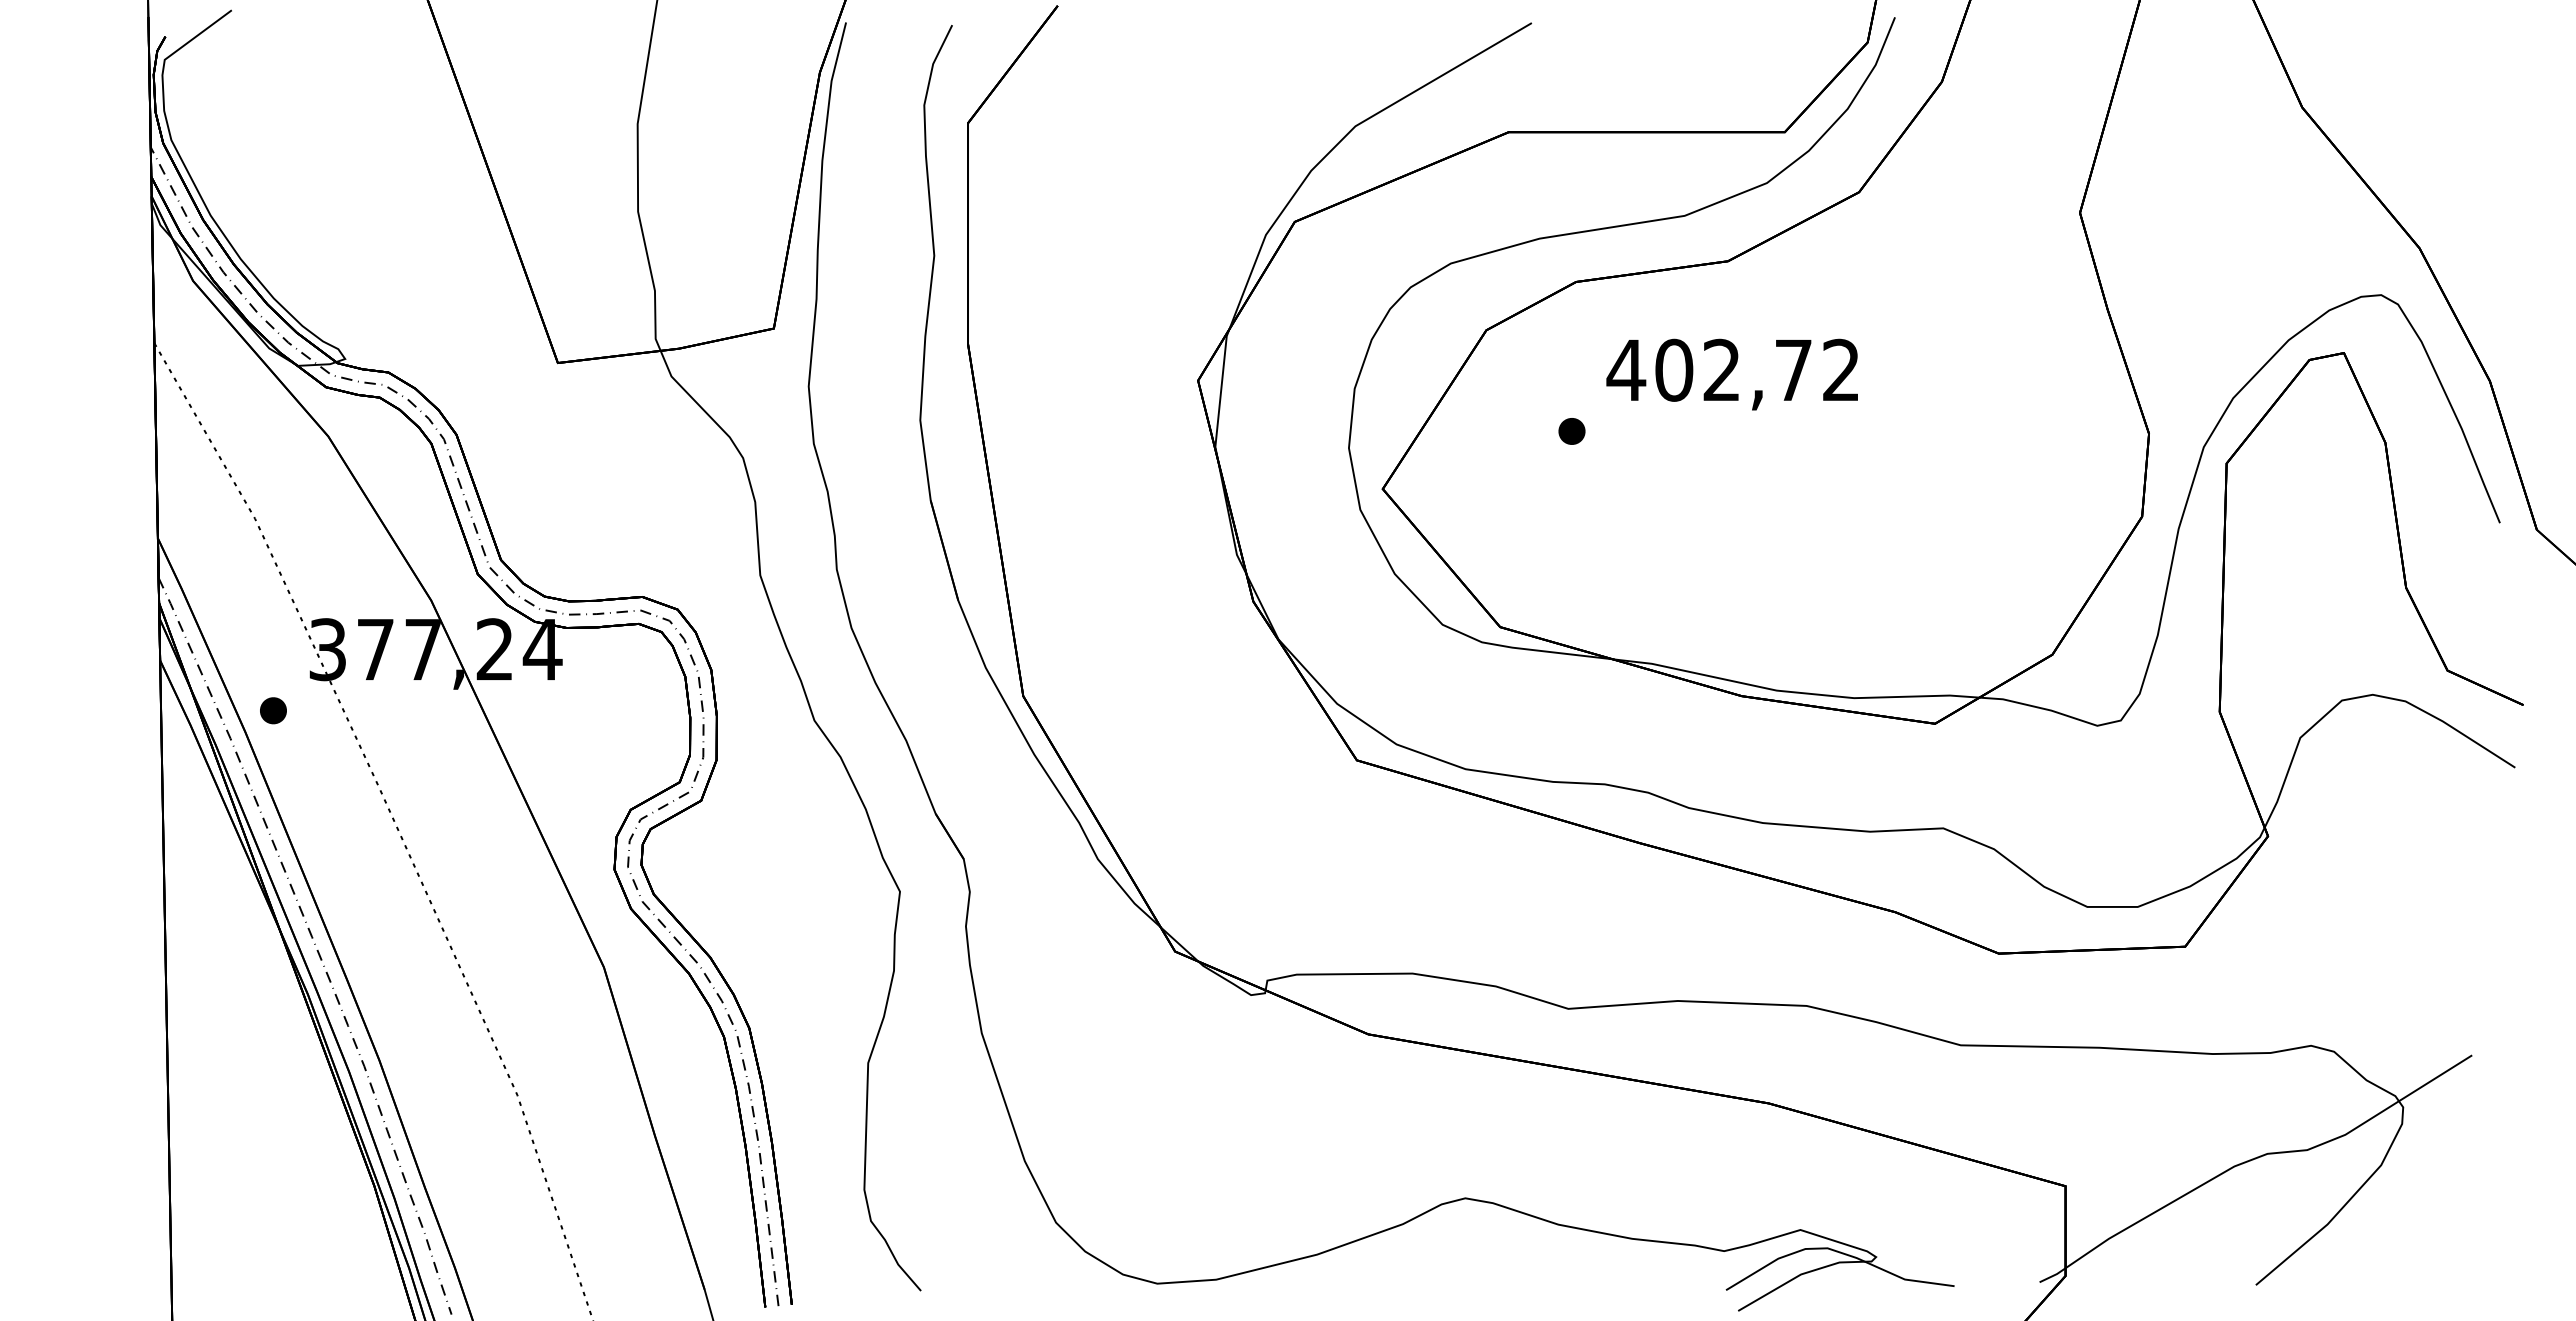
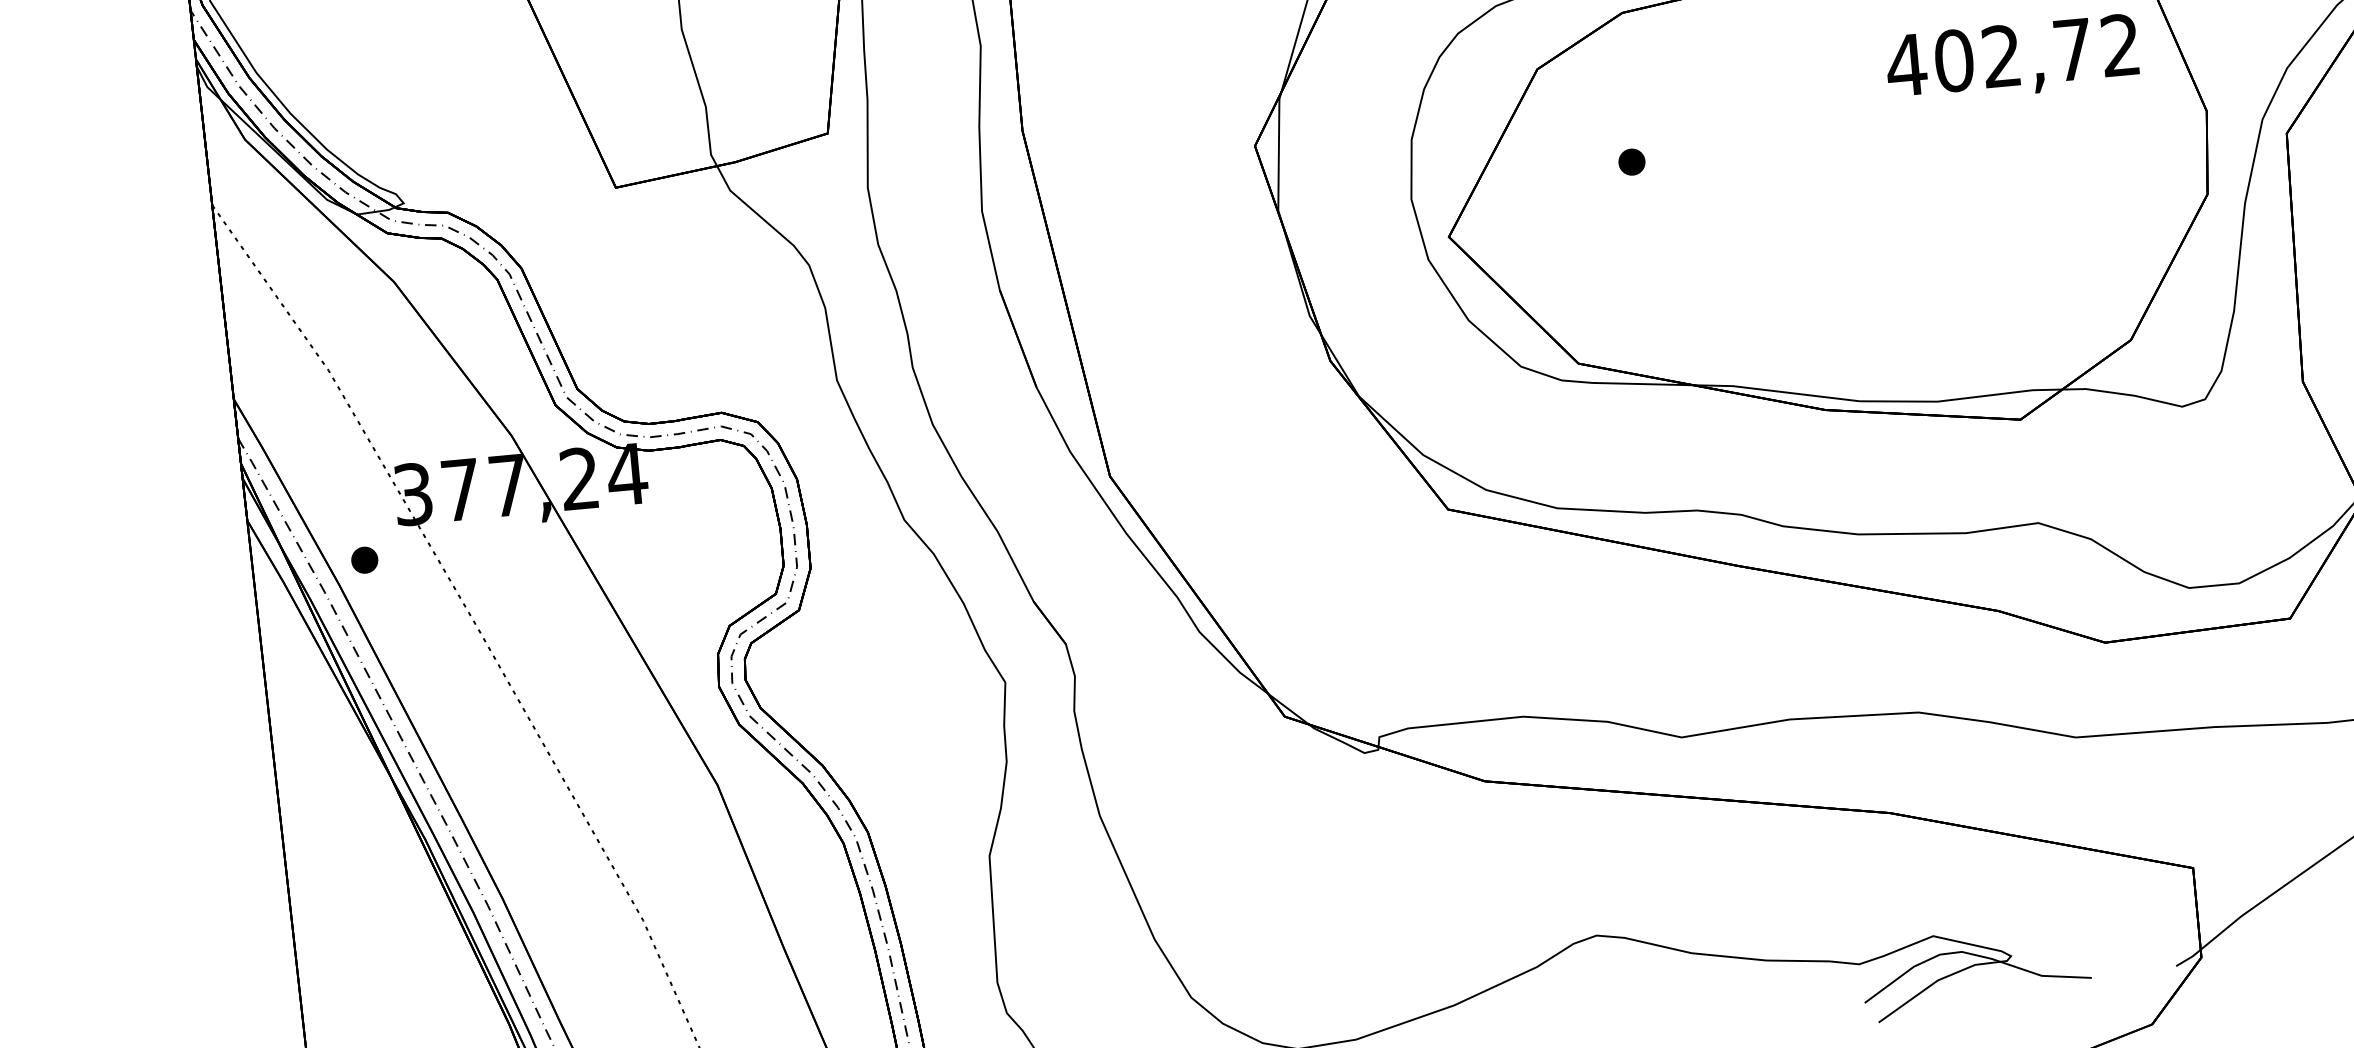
text: (1731, 374) -> (2011, 59), moved

